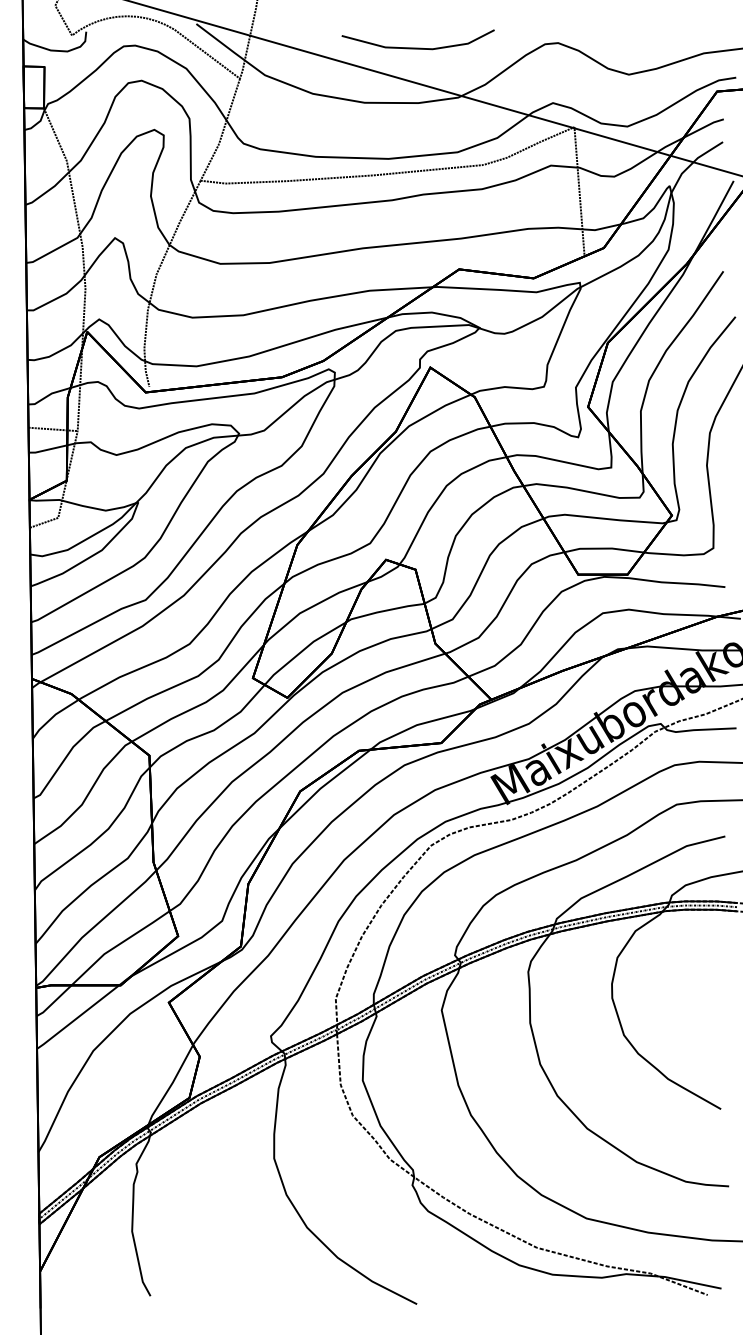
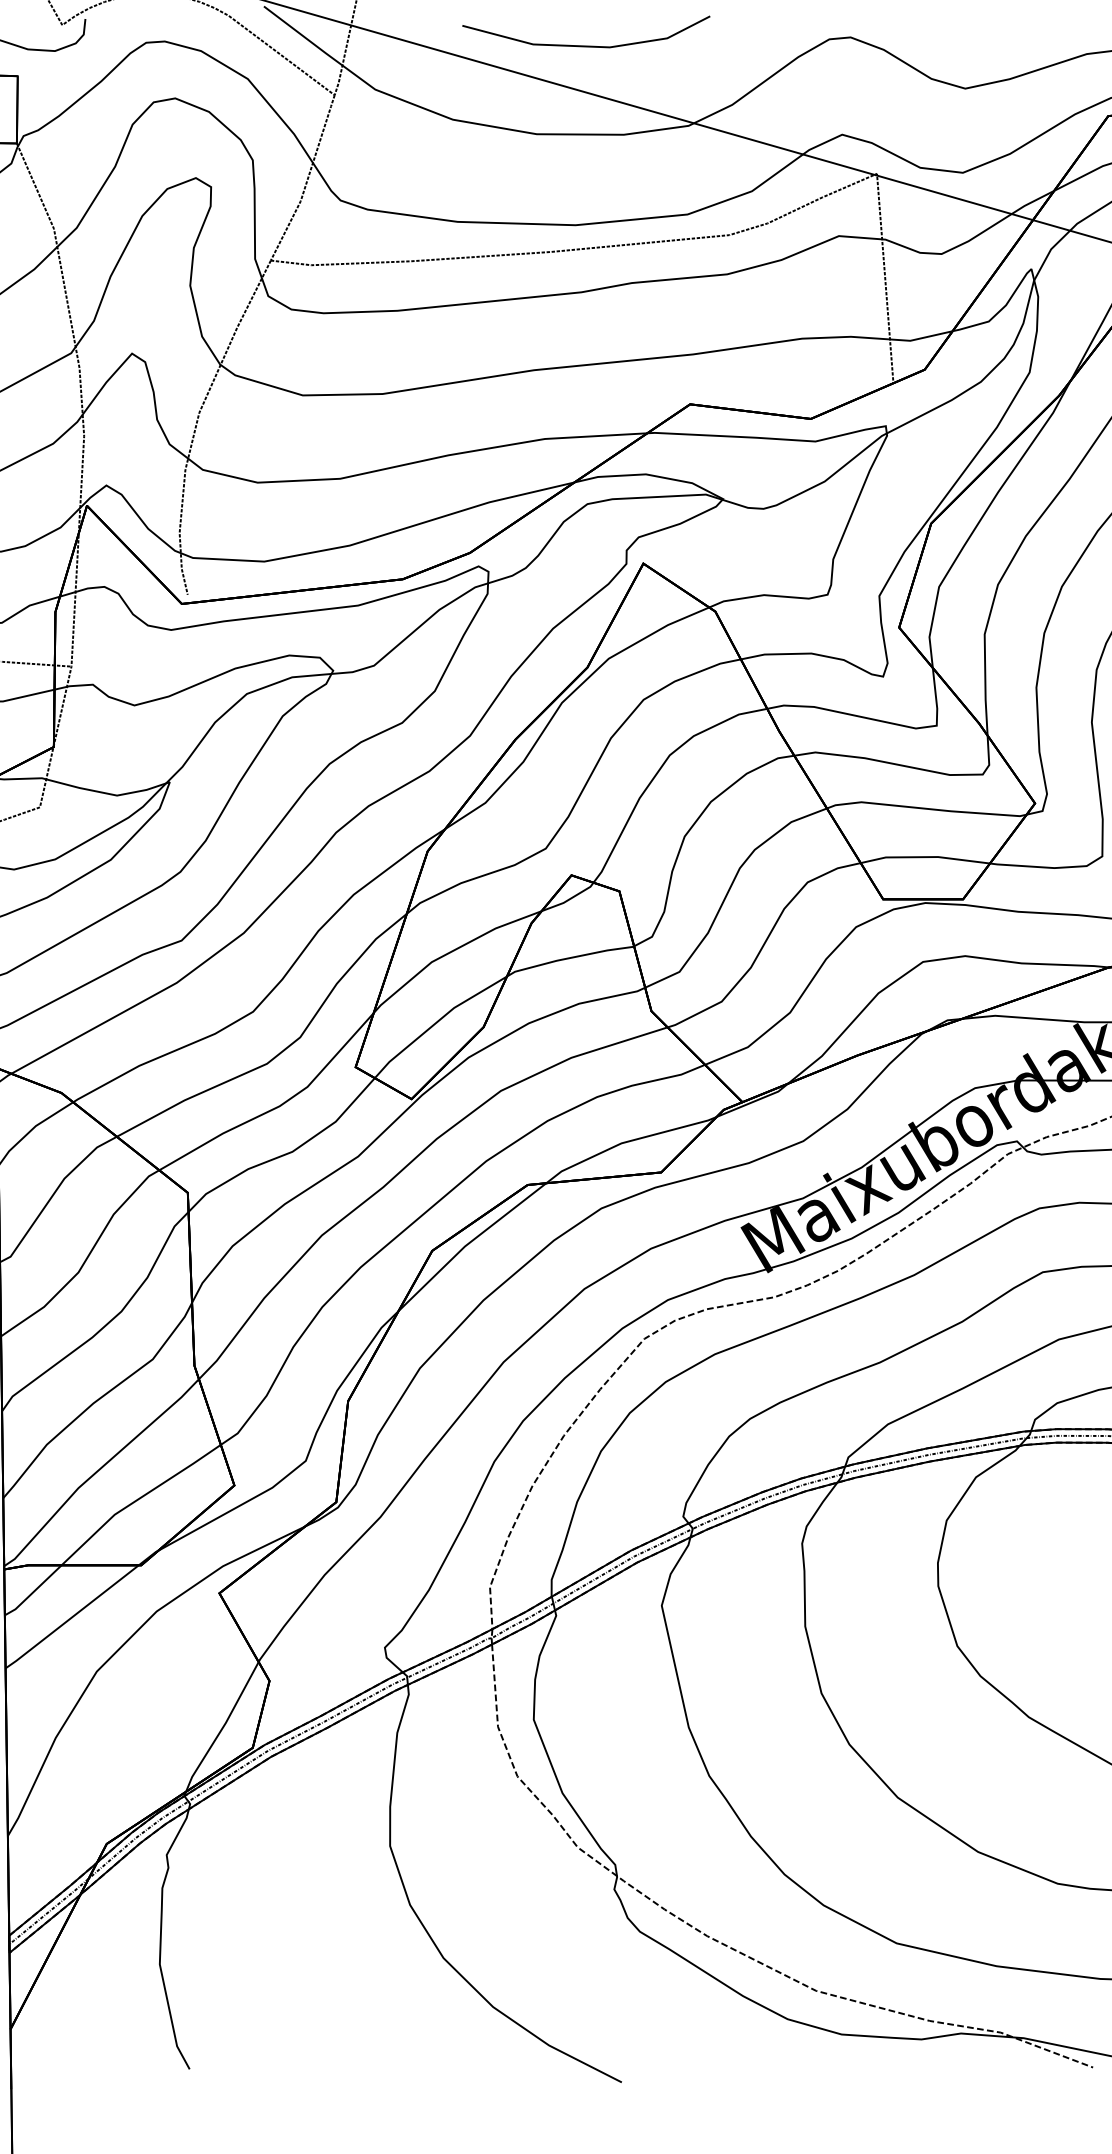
line: (417, 47) -> (585, 44), moved

